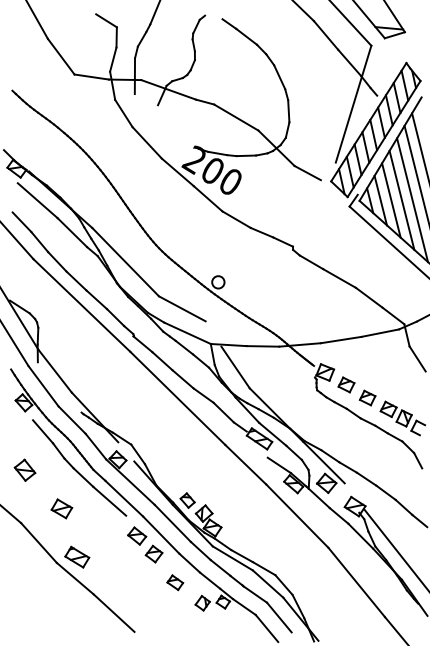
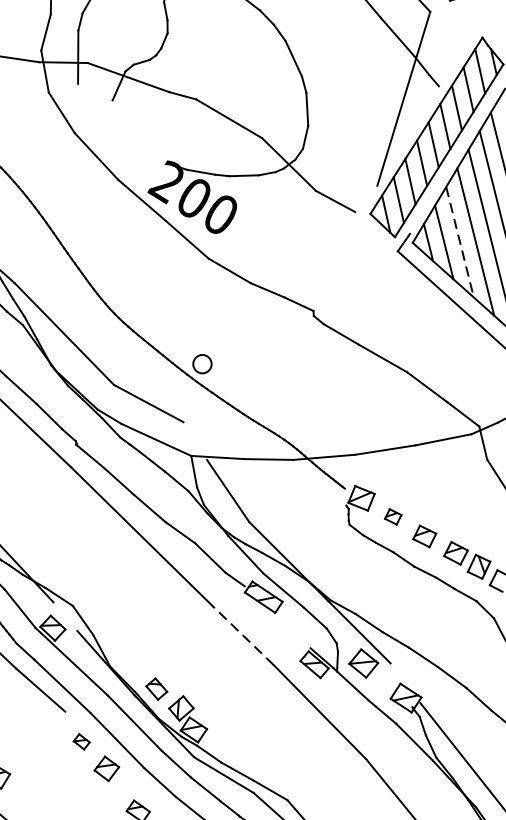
line: (391, 200) -> (460, 242), solid -> dashed
part: (346, 384) -> (393, 516), size x0.7
line: (245, 464) -> (242, 635), solid -> dashed
line: (278, 465) -> (291, 636), removed
part: (137, 535) -> (82, 741), size x0.6

